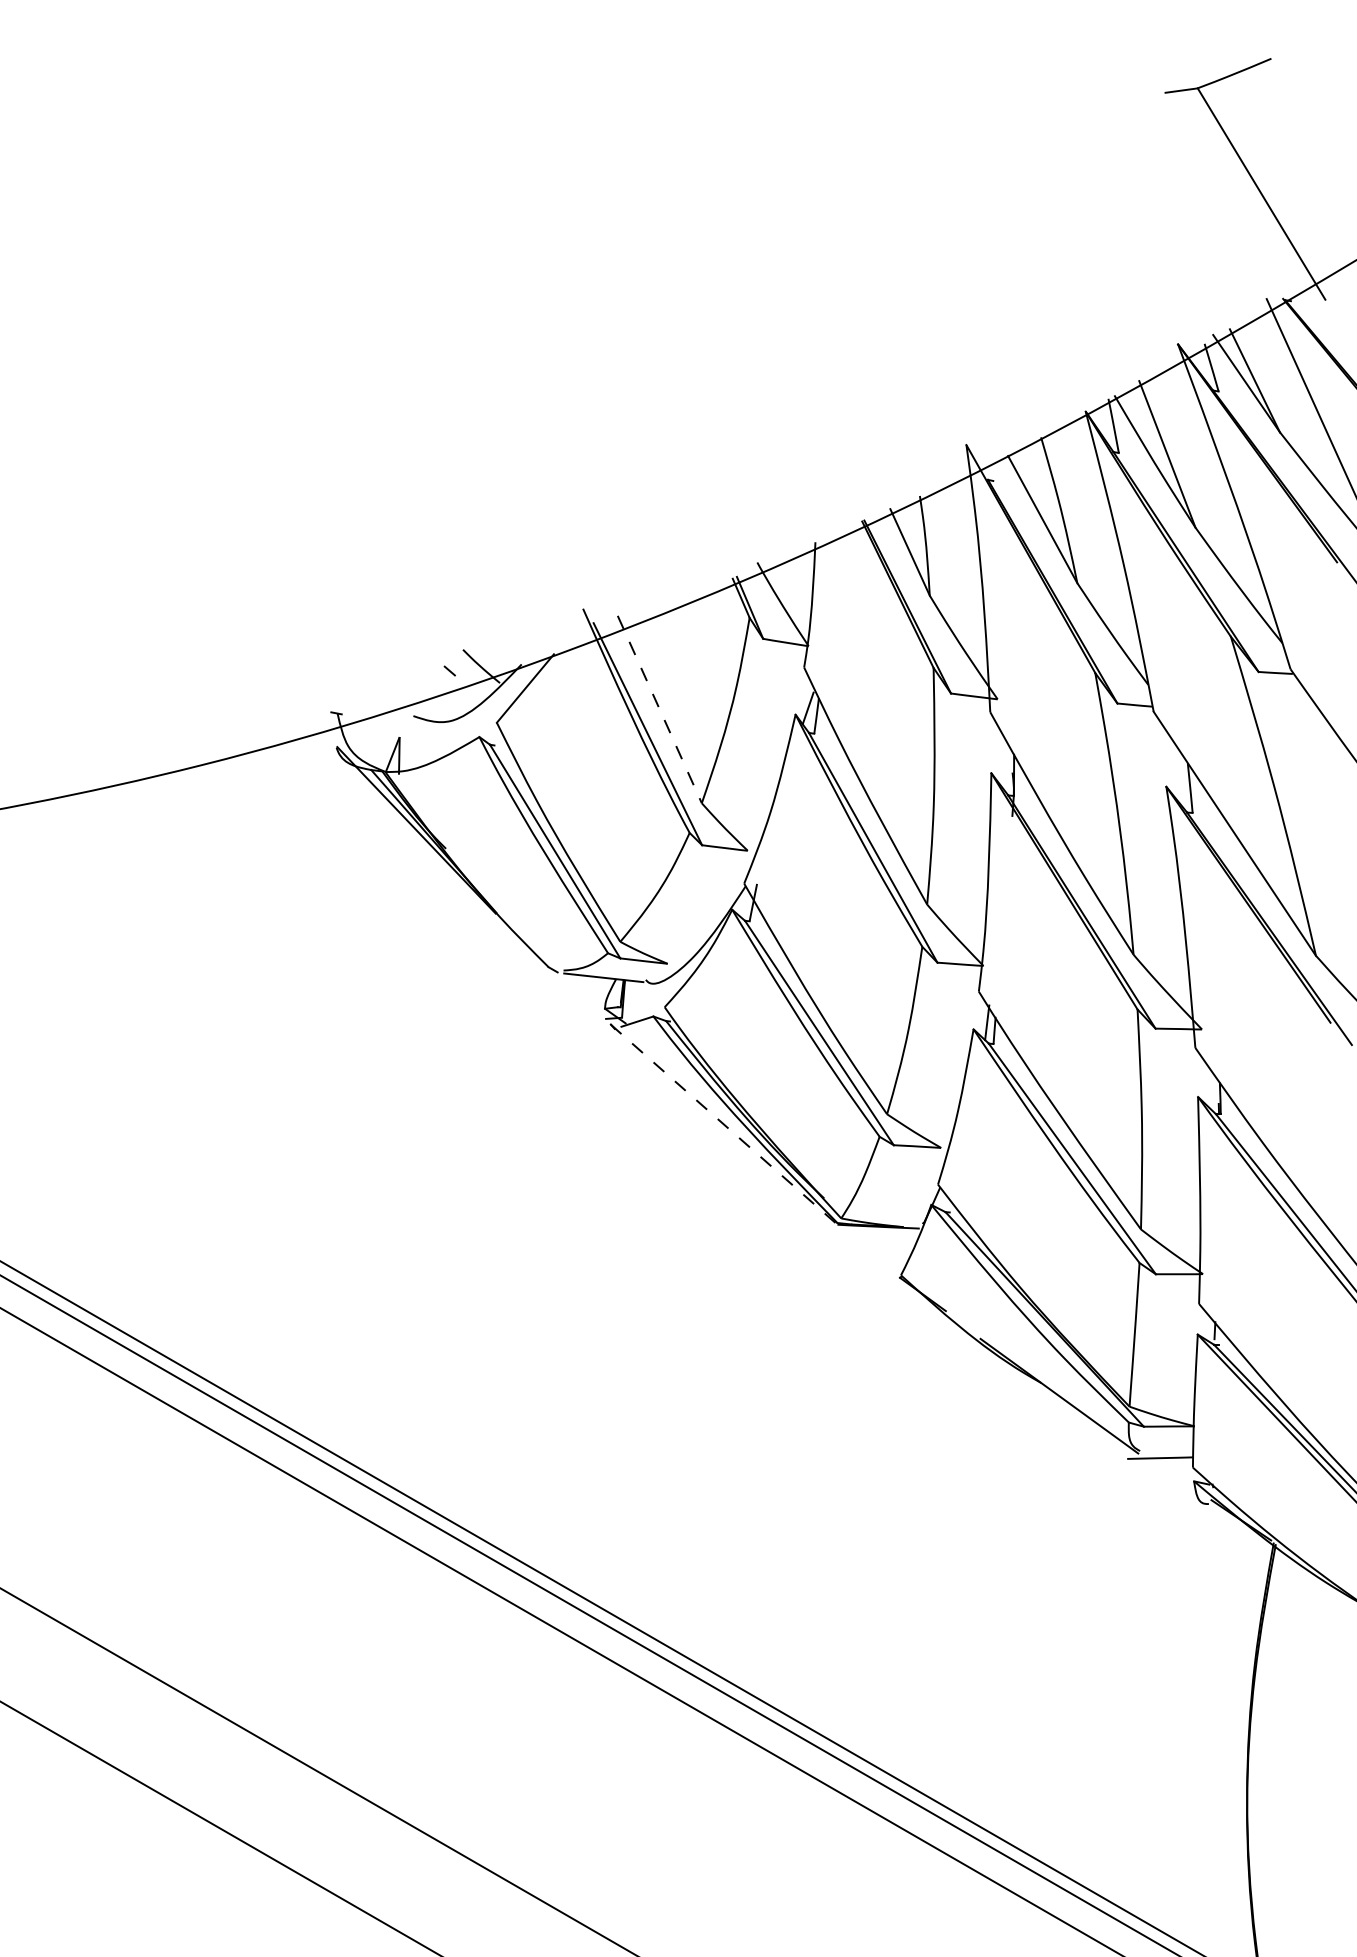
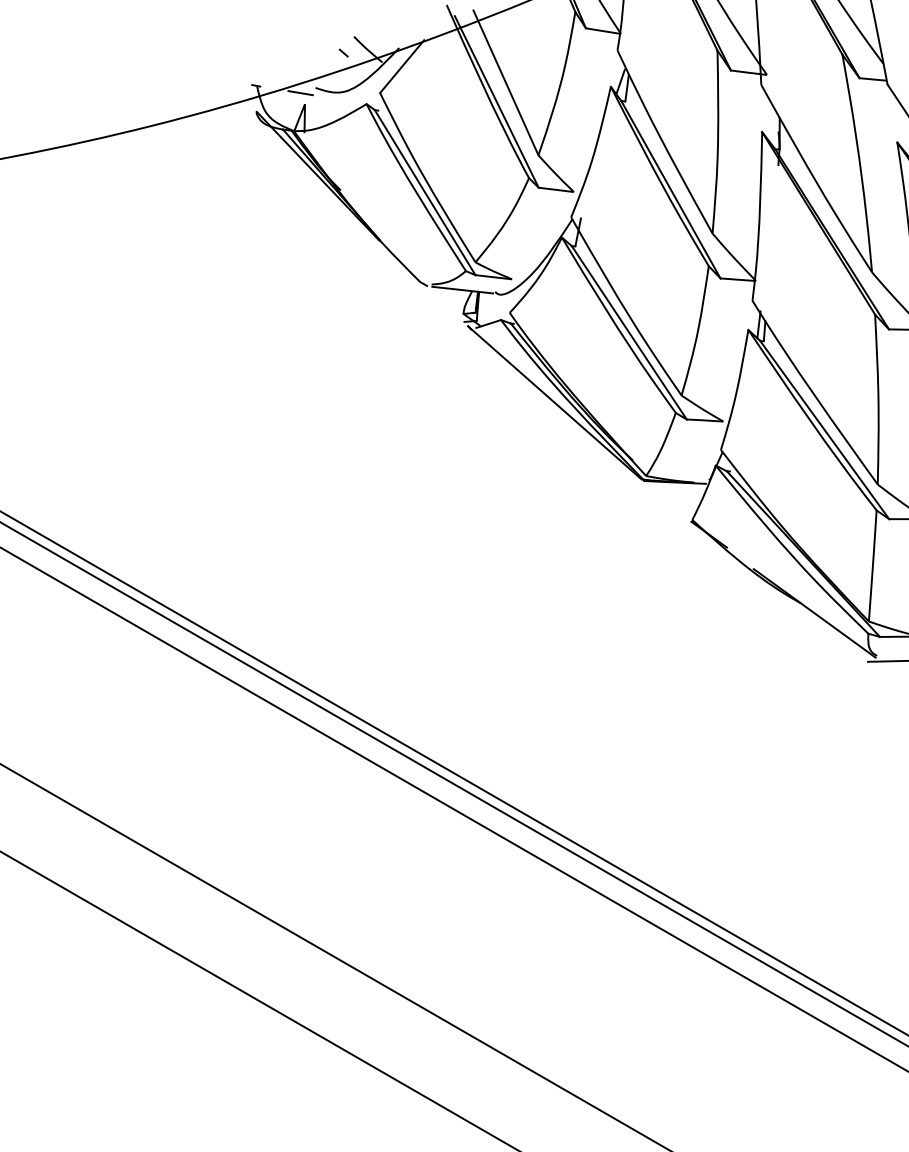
line: (659, 709) -> (505, 82), dashed -> solid
line: (393, 722) -> (300, 92), added
line: (723, 1123) -> (555, 402), dashed -> solid

